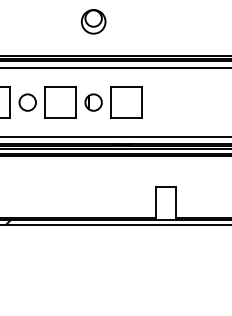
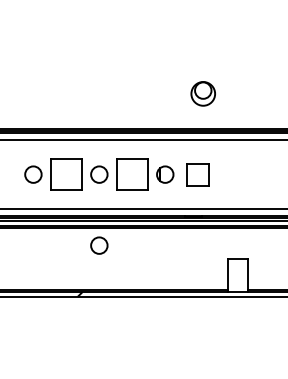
part: (92, 21) -> (202, 93), moved
part: (126, 102) -> (198, 174), size x0.7
circle: (27, 173) -> (99, 245), added

